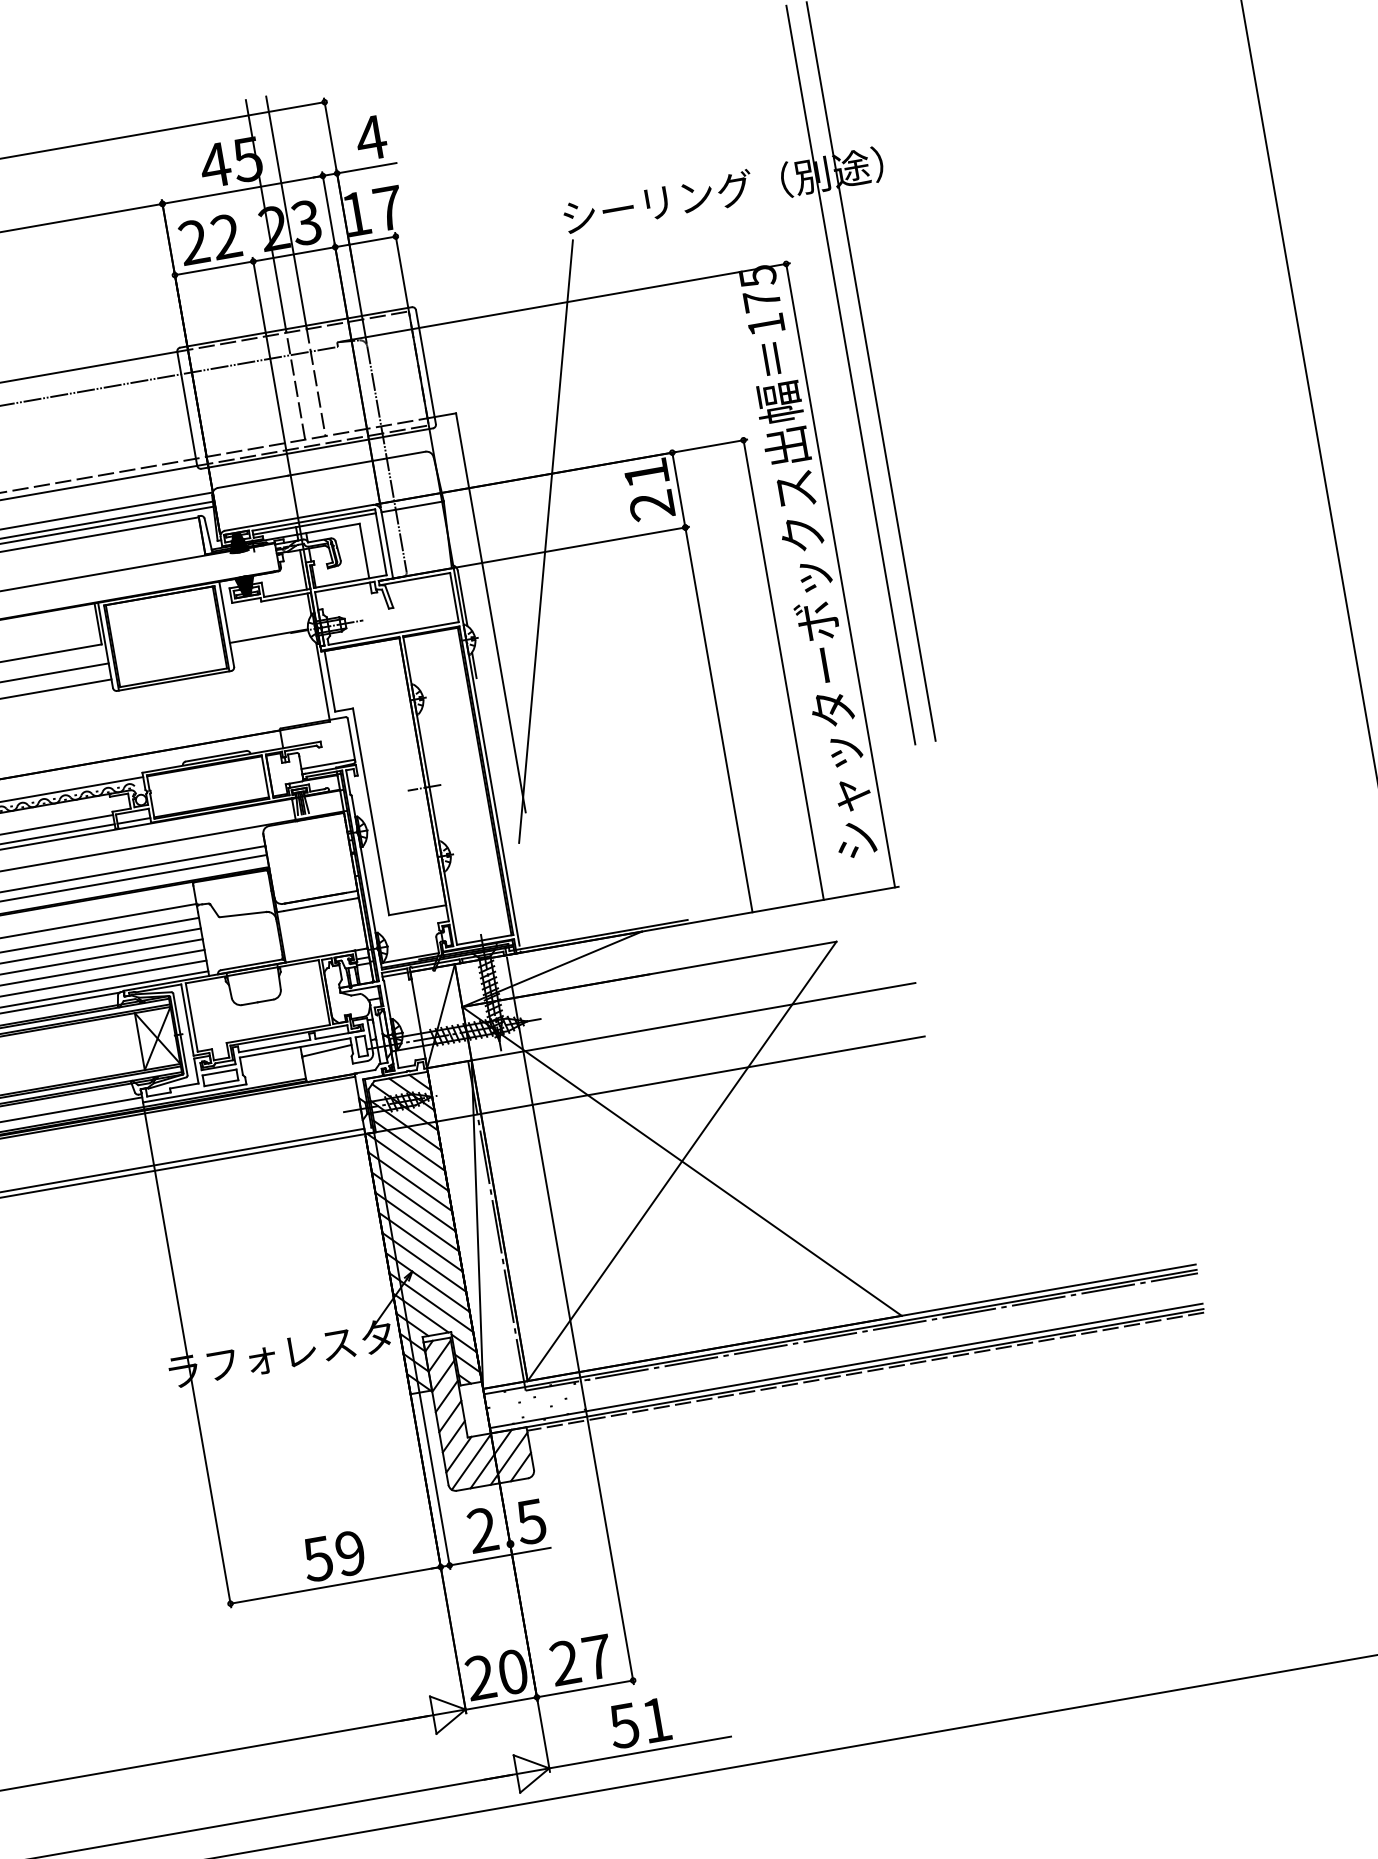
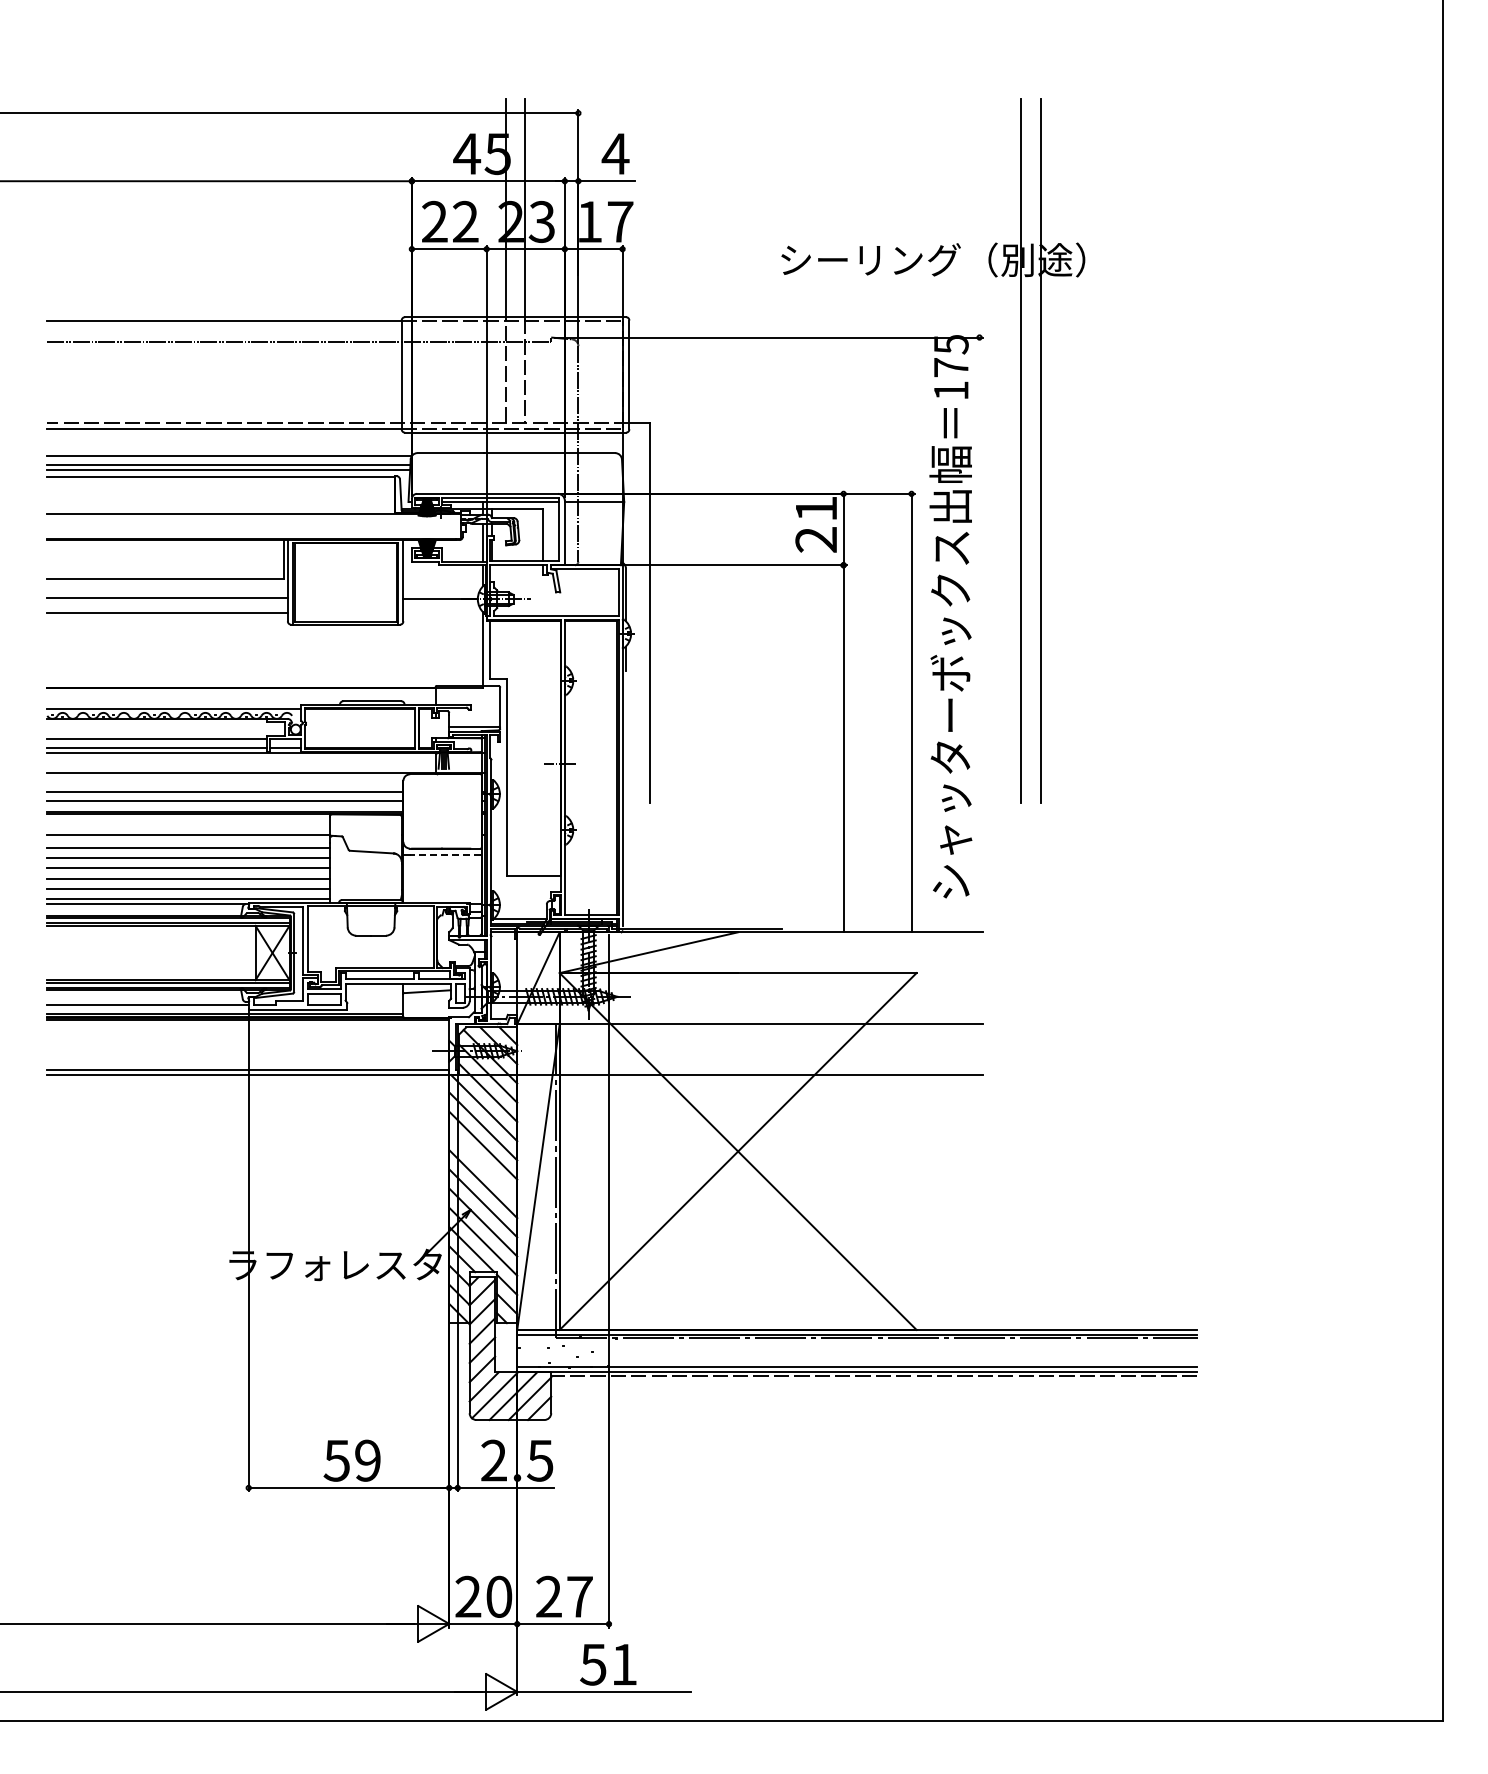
line: (545, 541) -> (711, 555), removed
line: (840, 575) -> (979, 634), removed
line: (320, 904) -> (444, 855), solid -> dashed
line: (417, 1221) -> (483, 1164), removed

